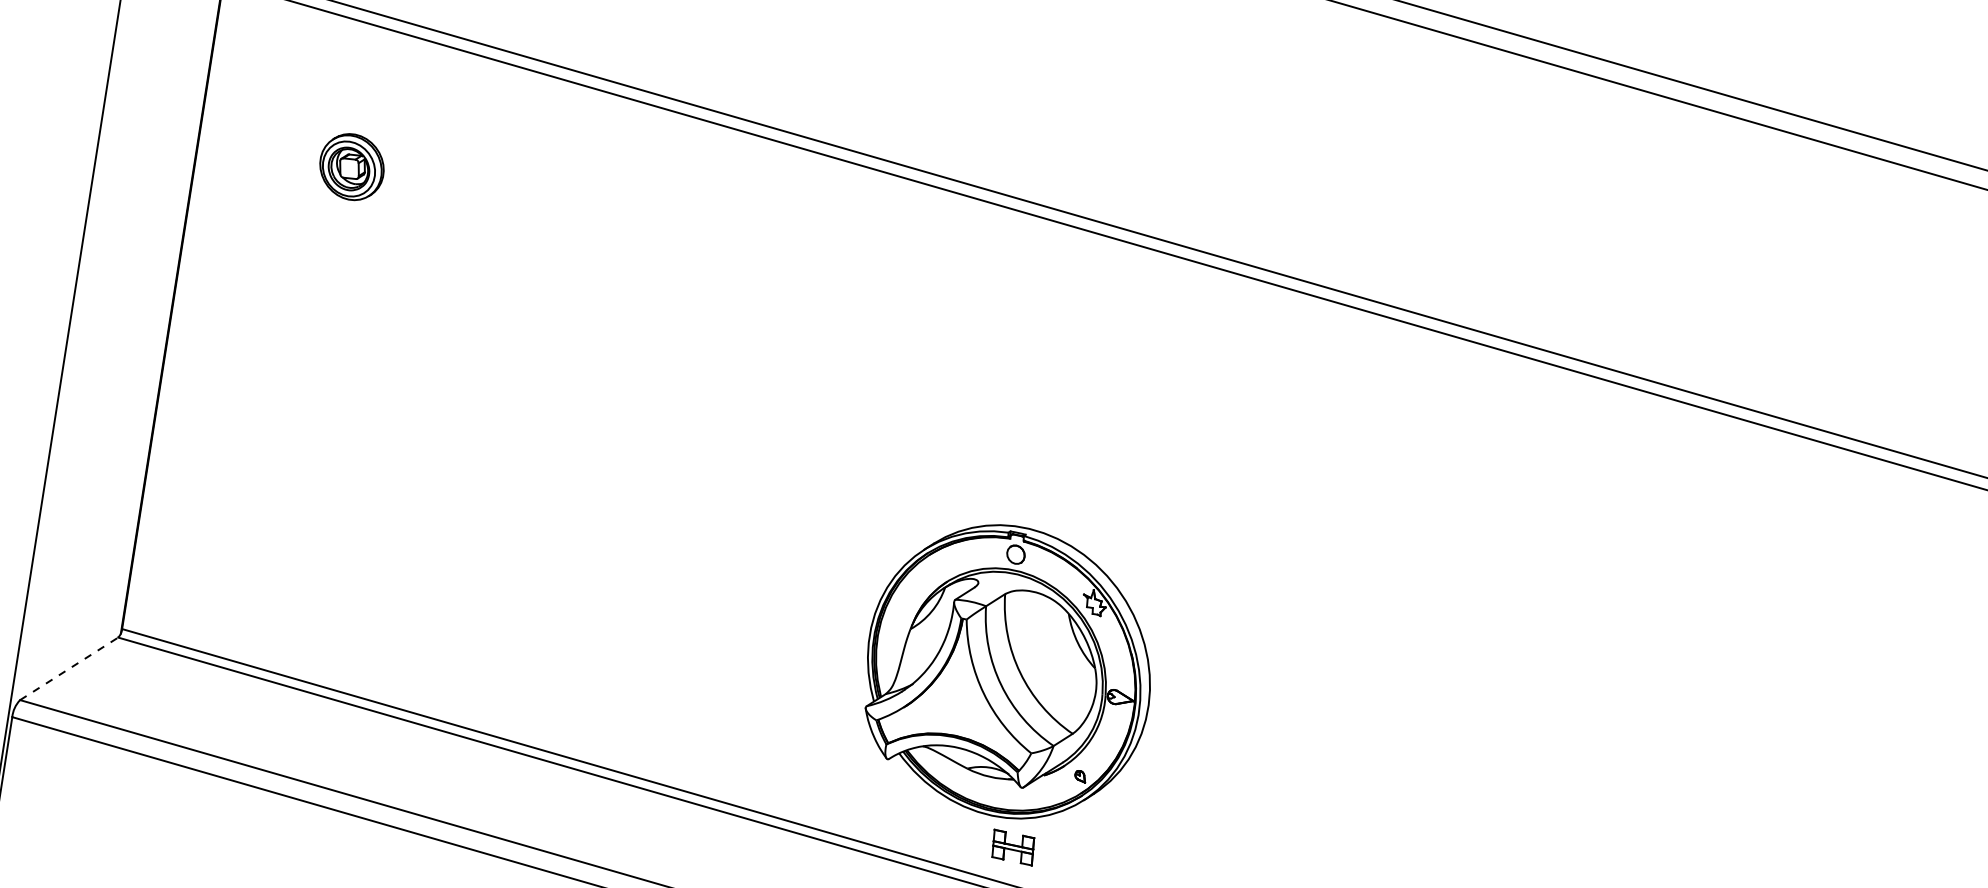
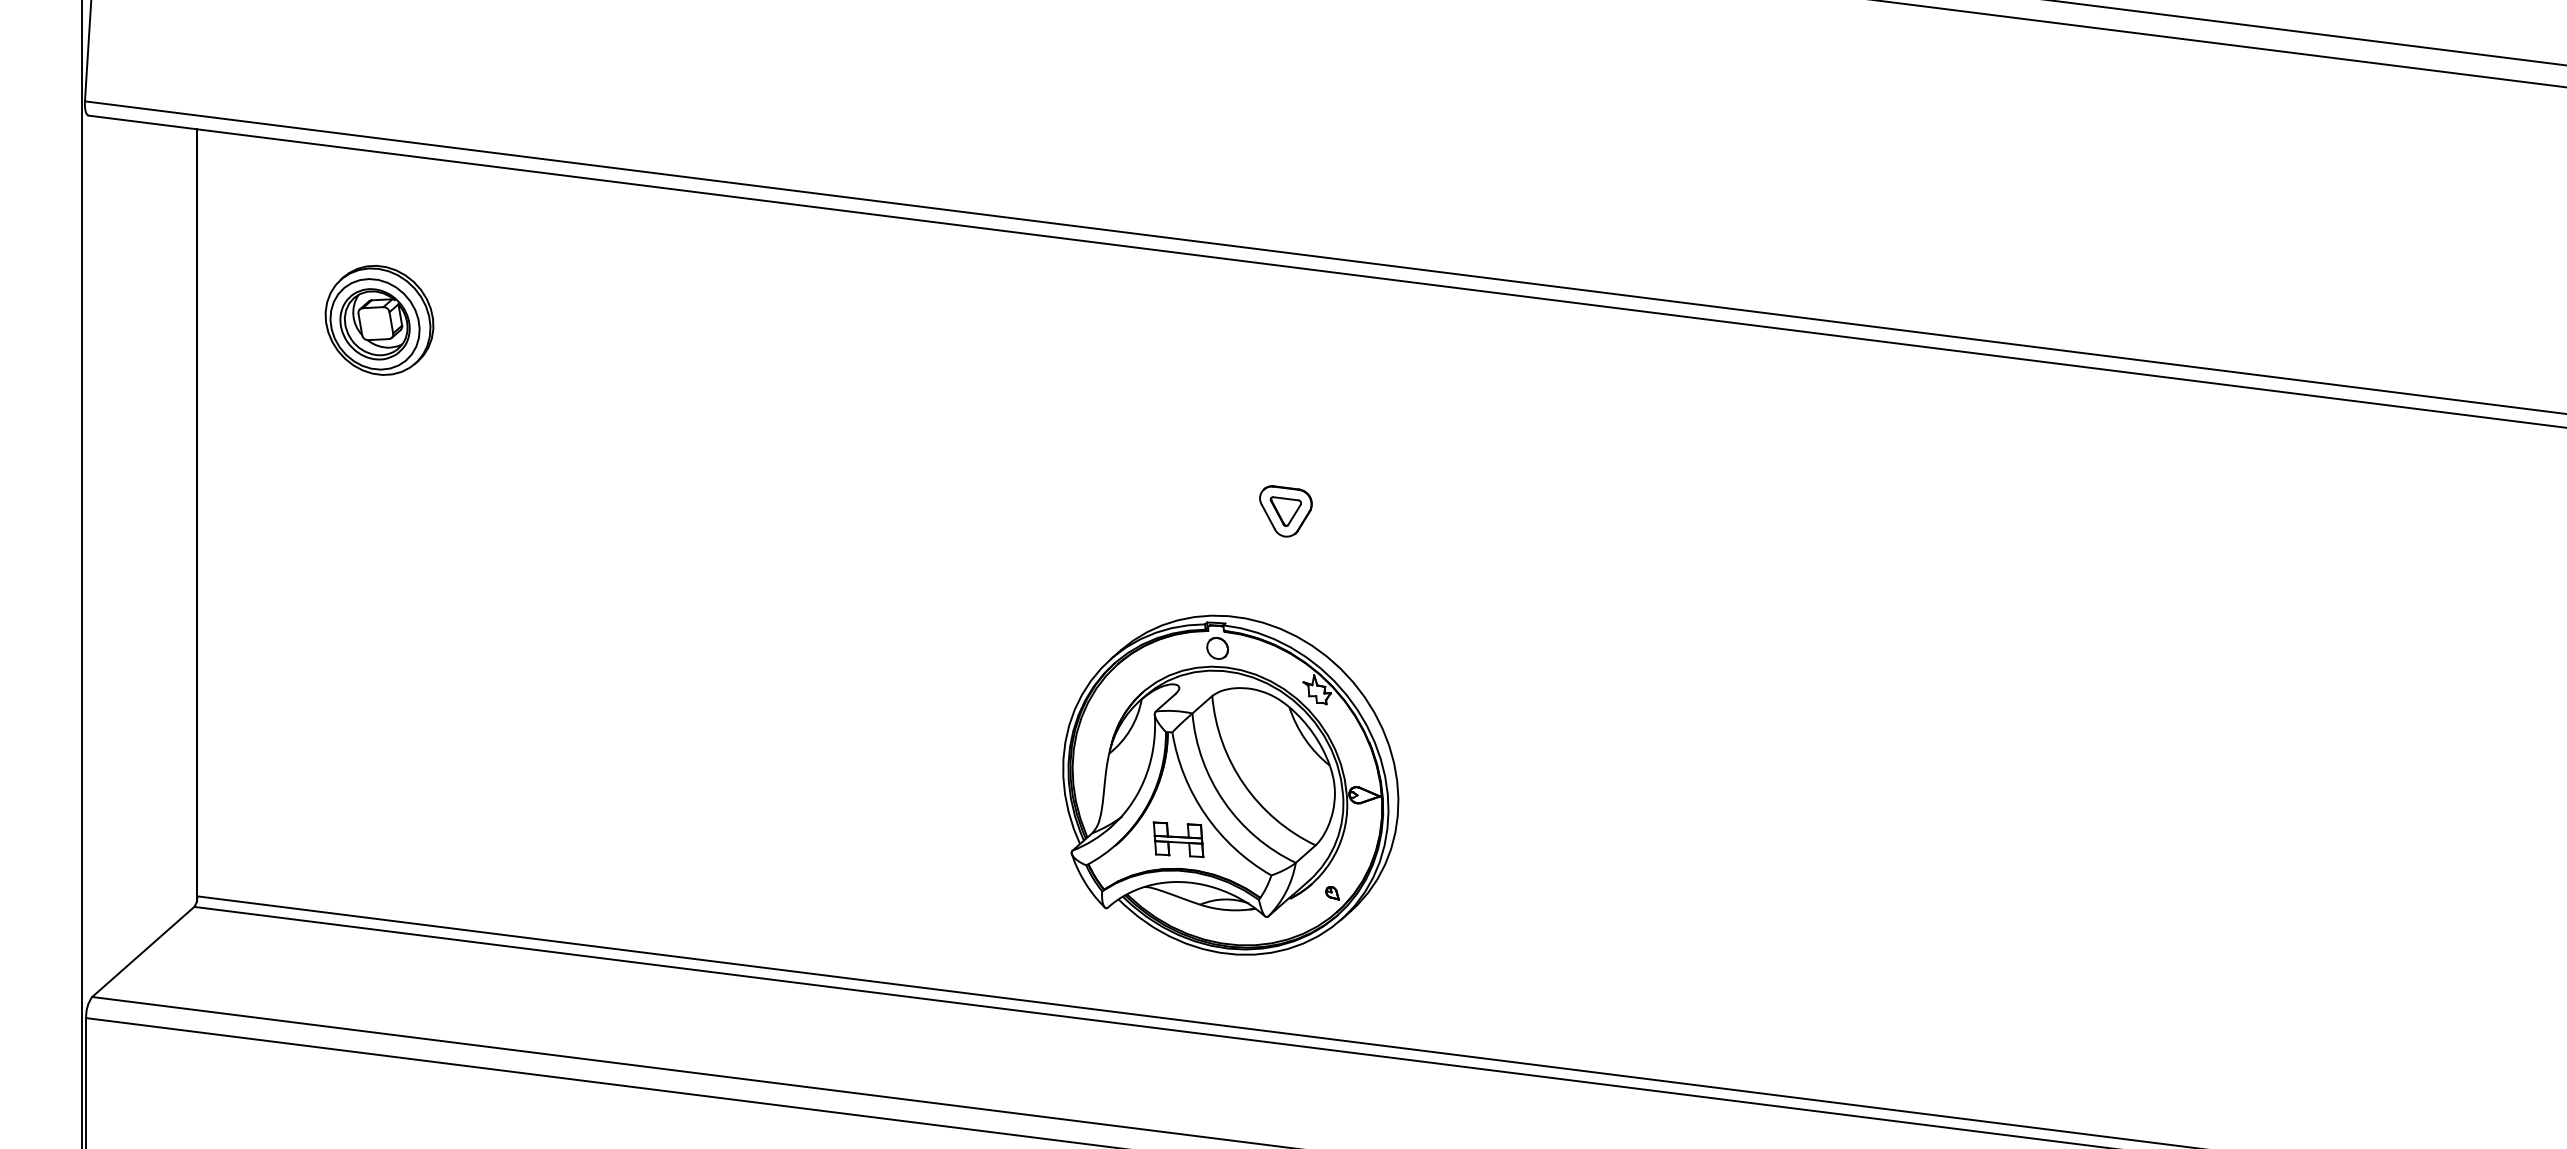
part: (351, 167) -> (379, 320), size x1.43
part: (1091, 448) -> (1285, 511), added
line: (69, 668) -> (143, 951), dashed -> solid
part: (1013, 847) -> (1178, 839), moved

